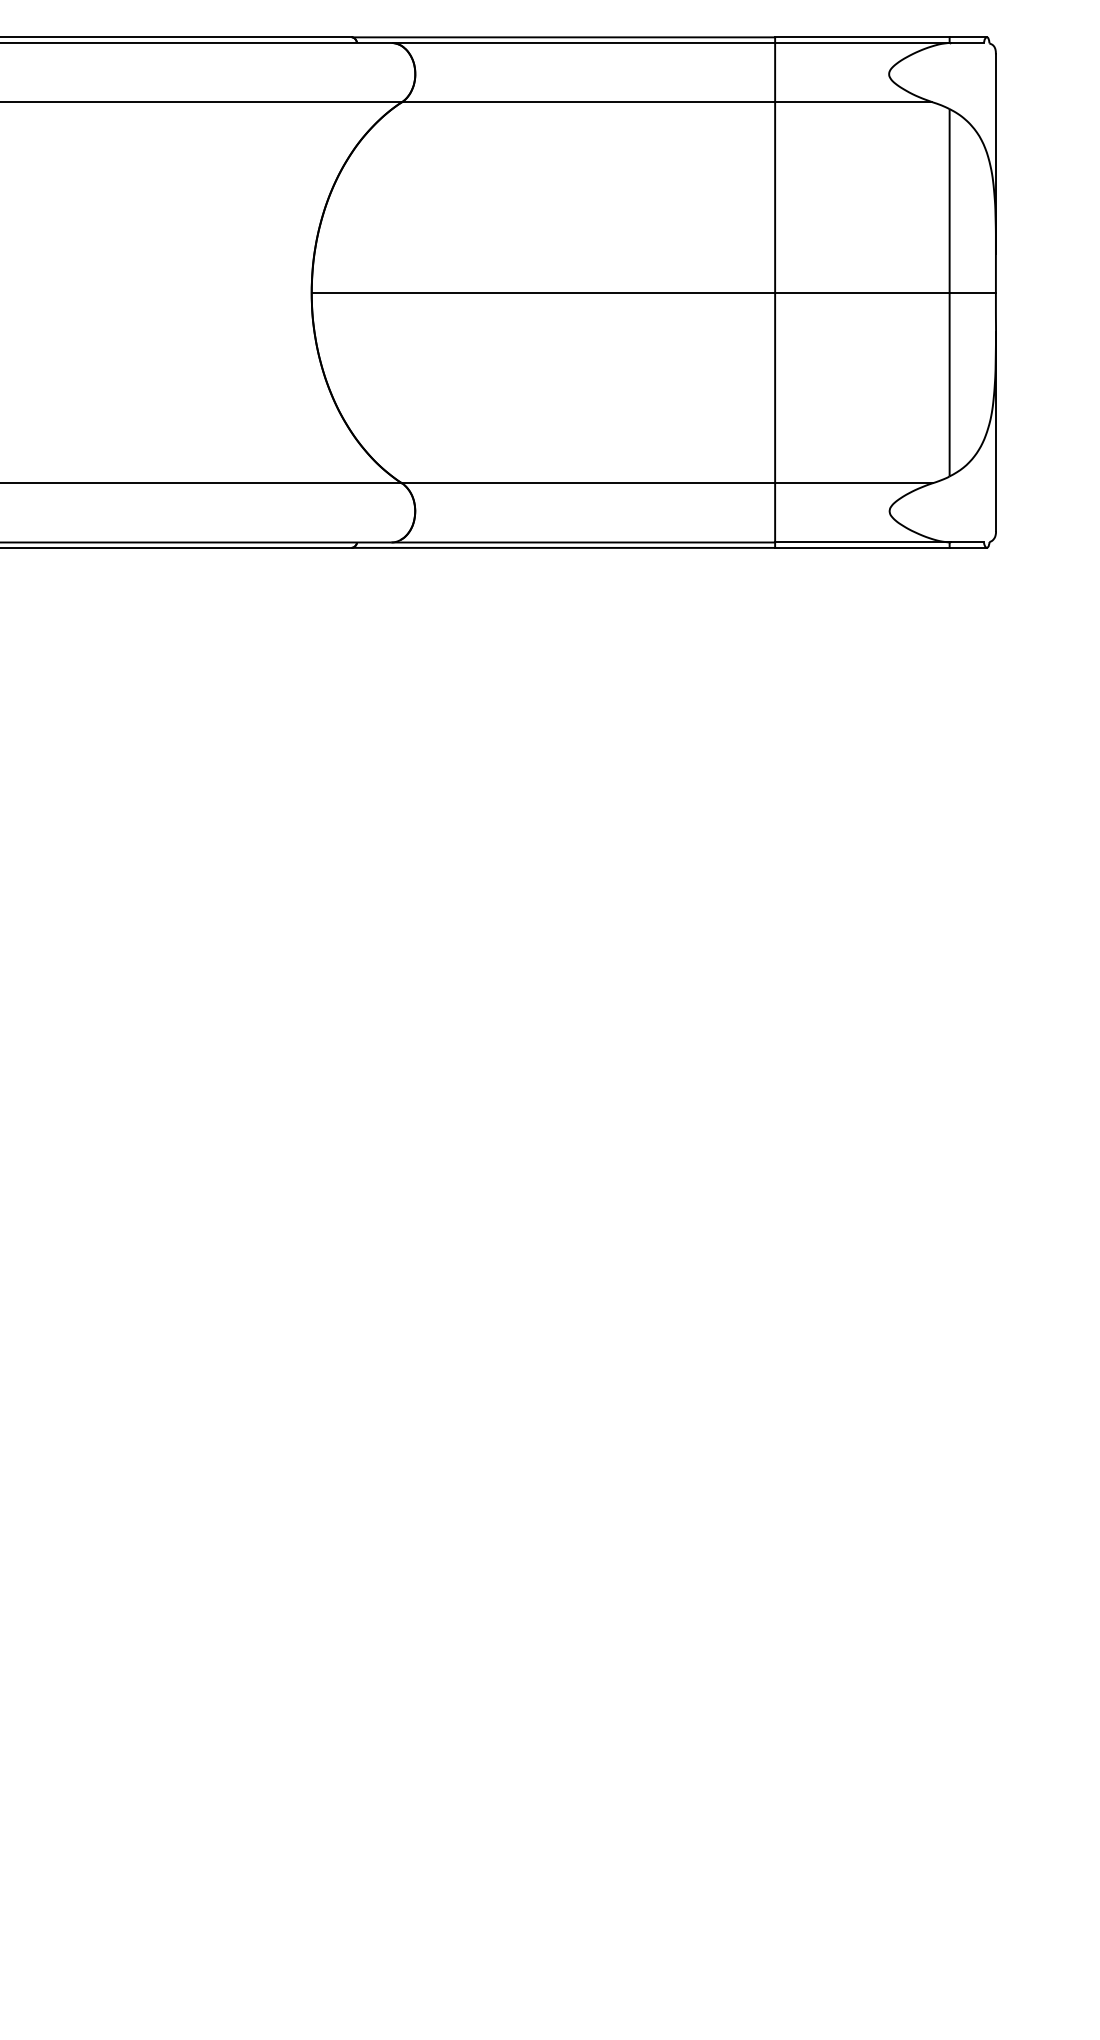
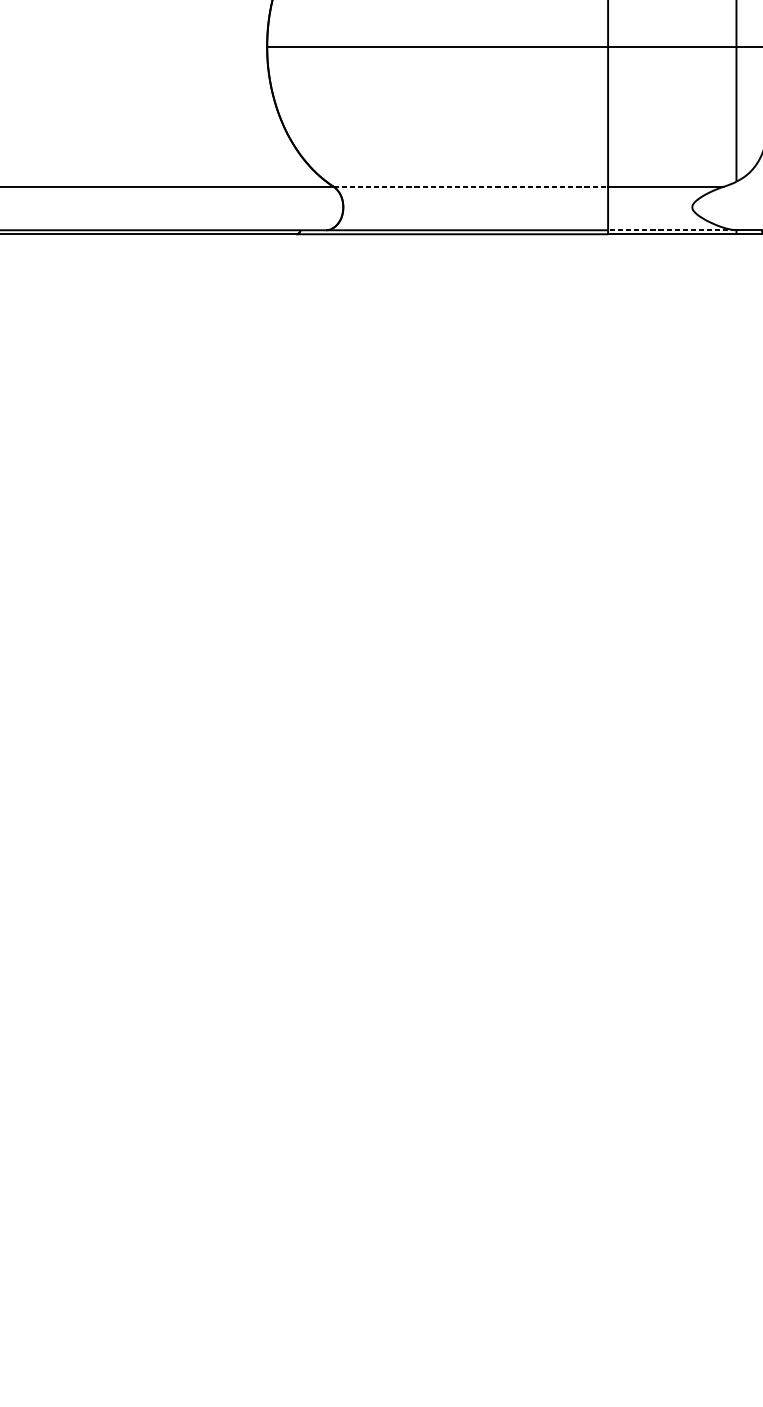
line: (588, 483) -> (470, 186), solid -> dashed
line: (861, 542) -> (671, 230), solid -> dashed

